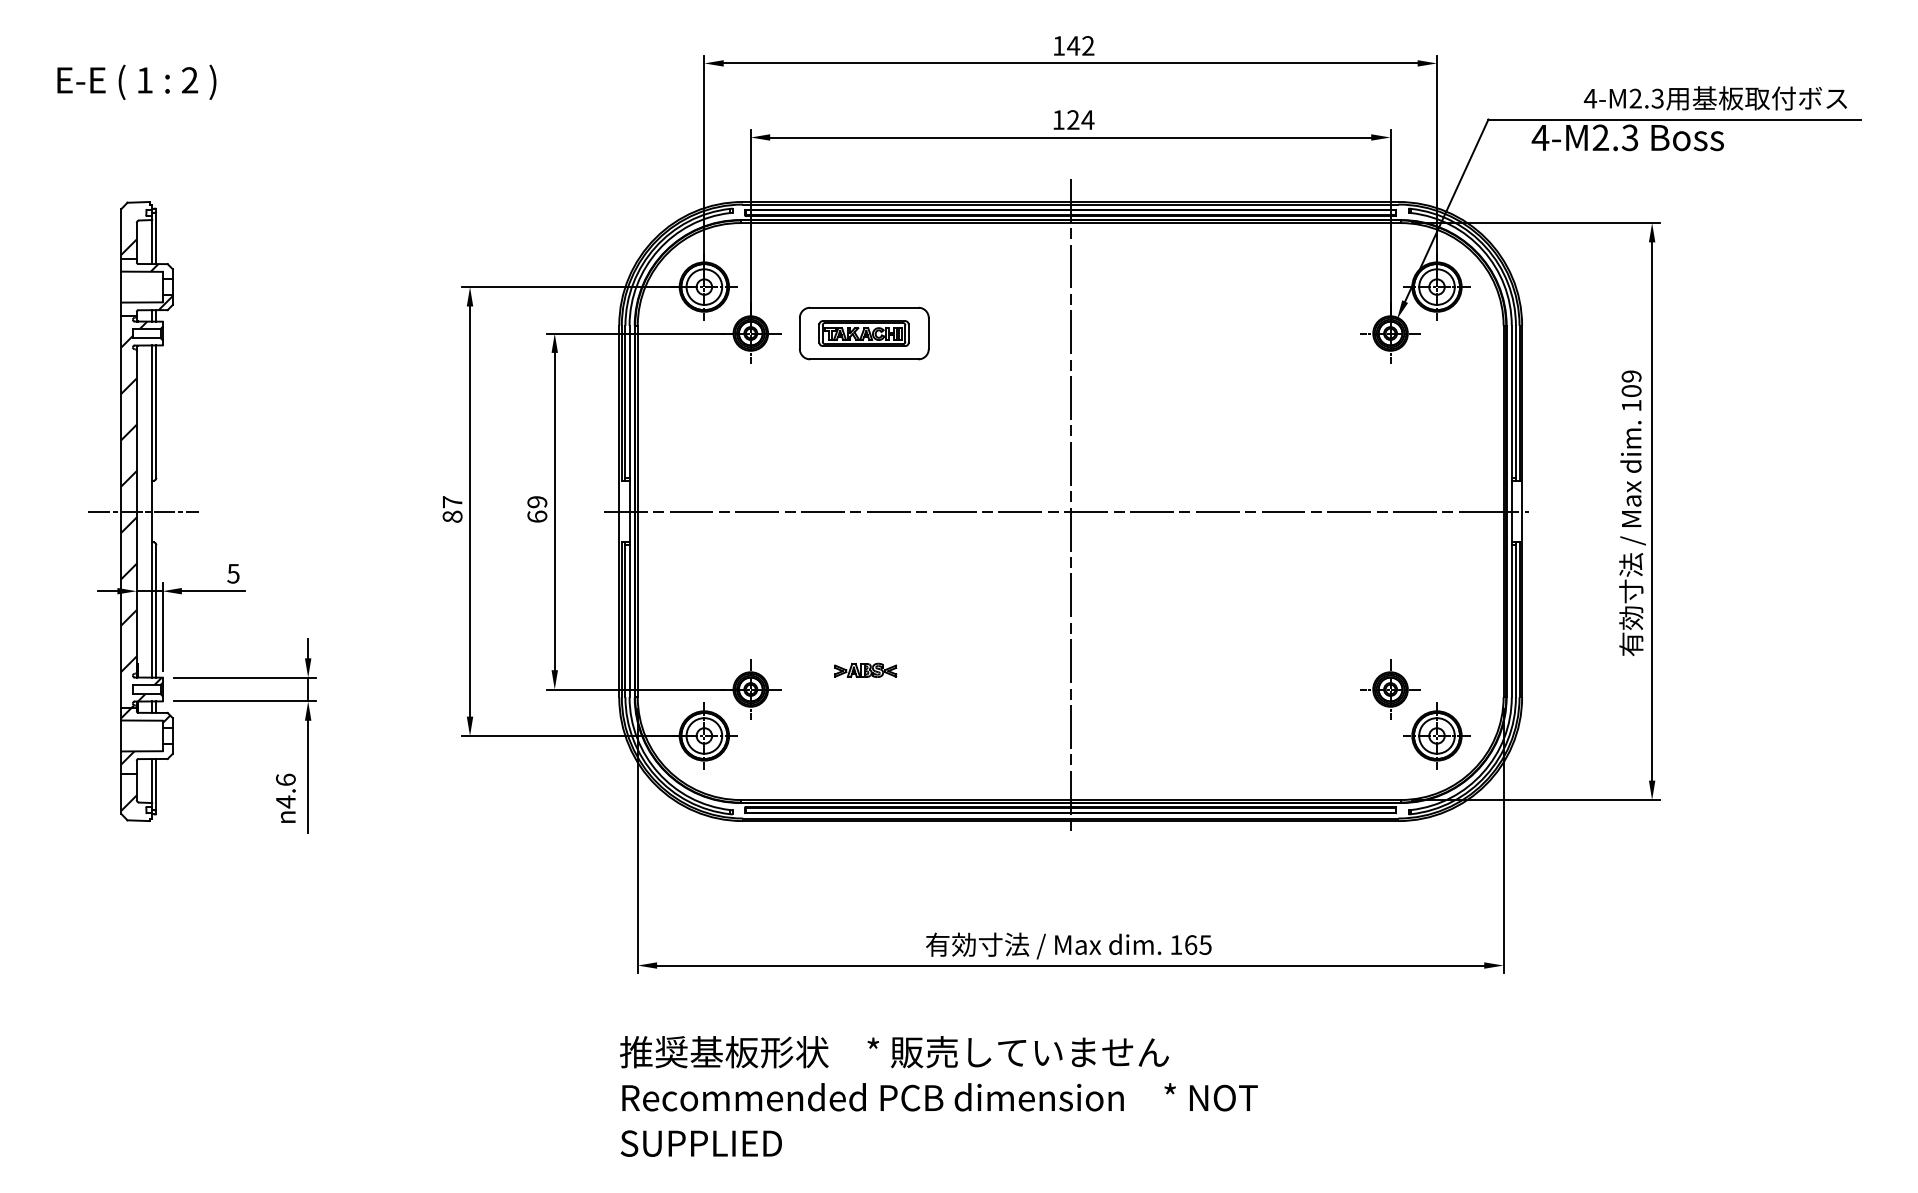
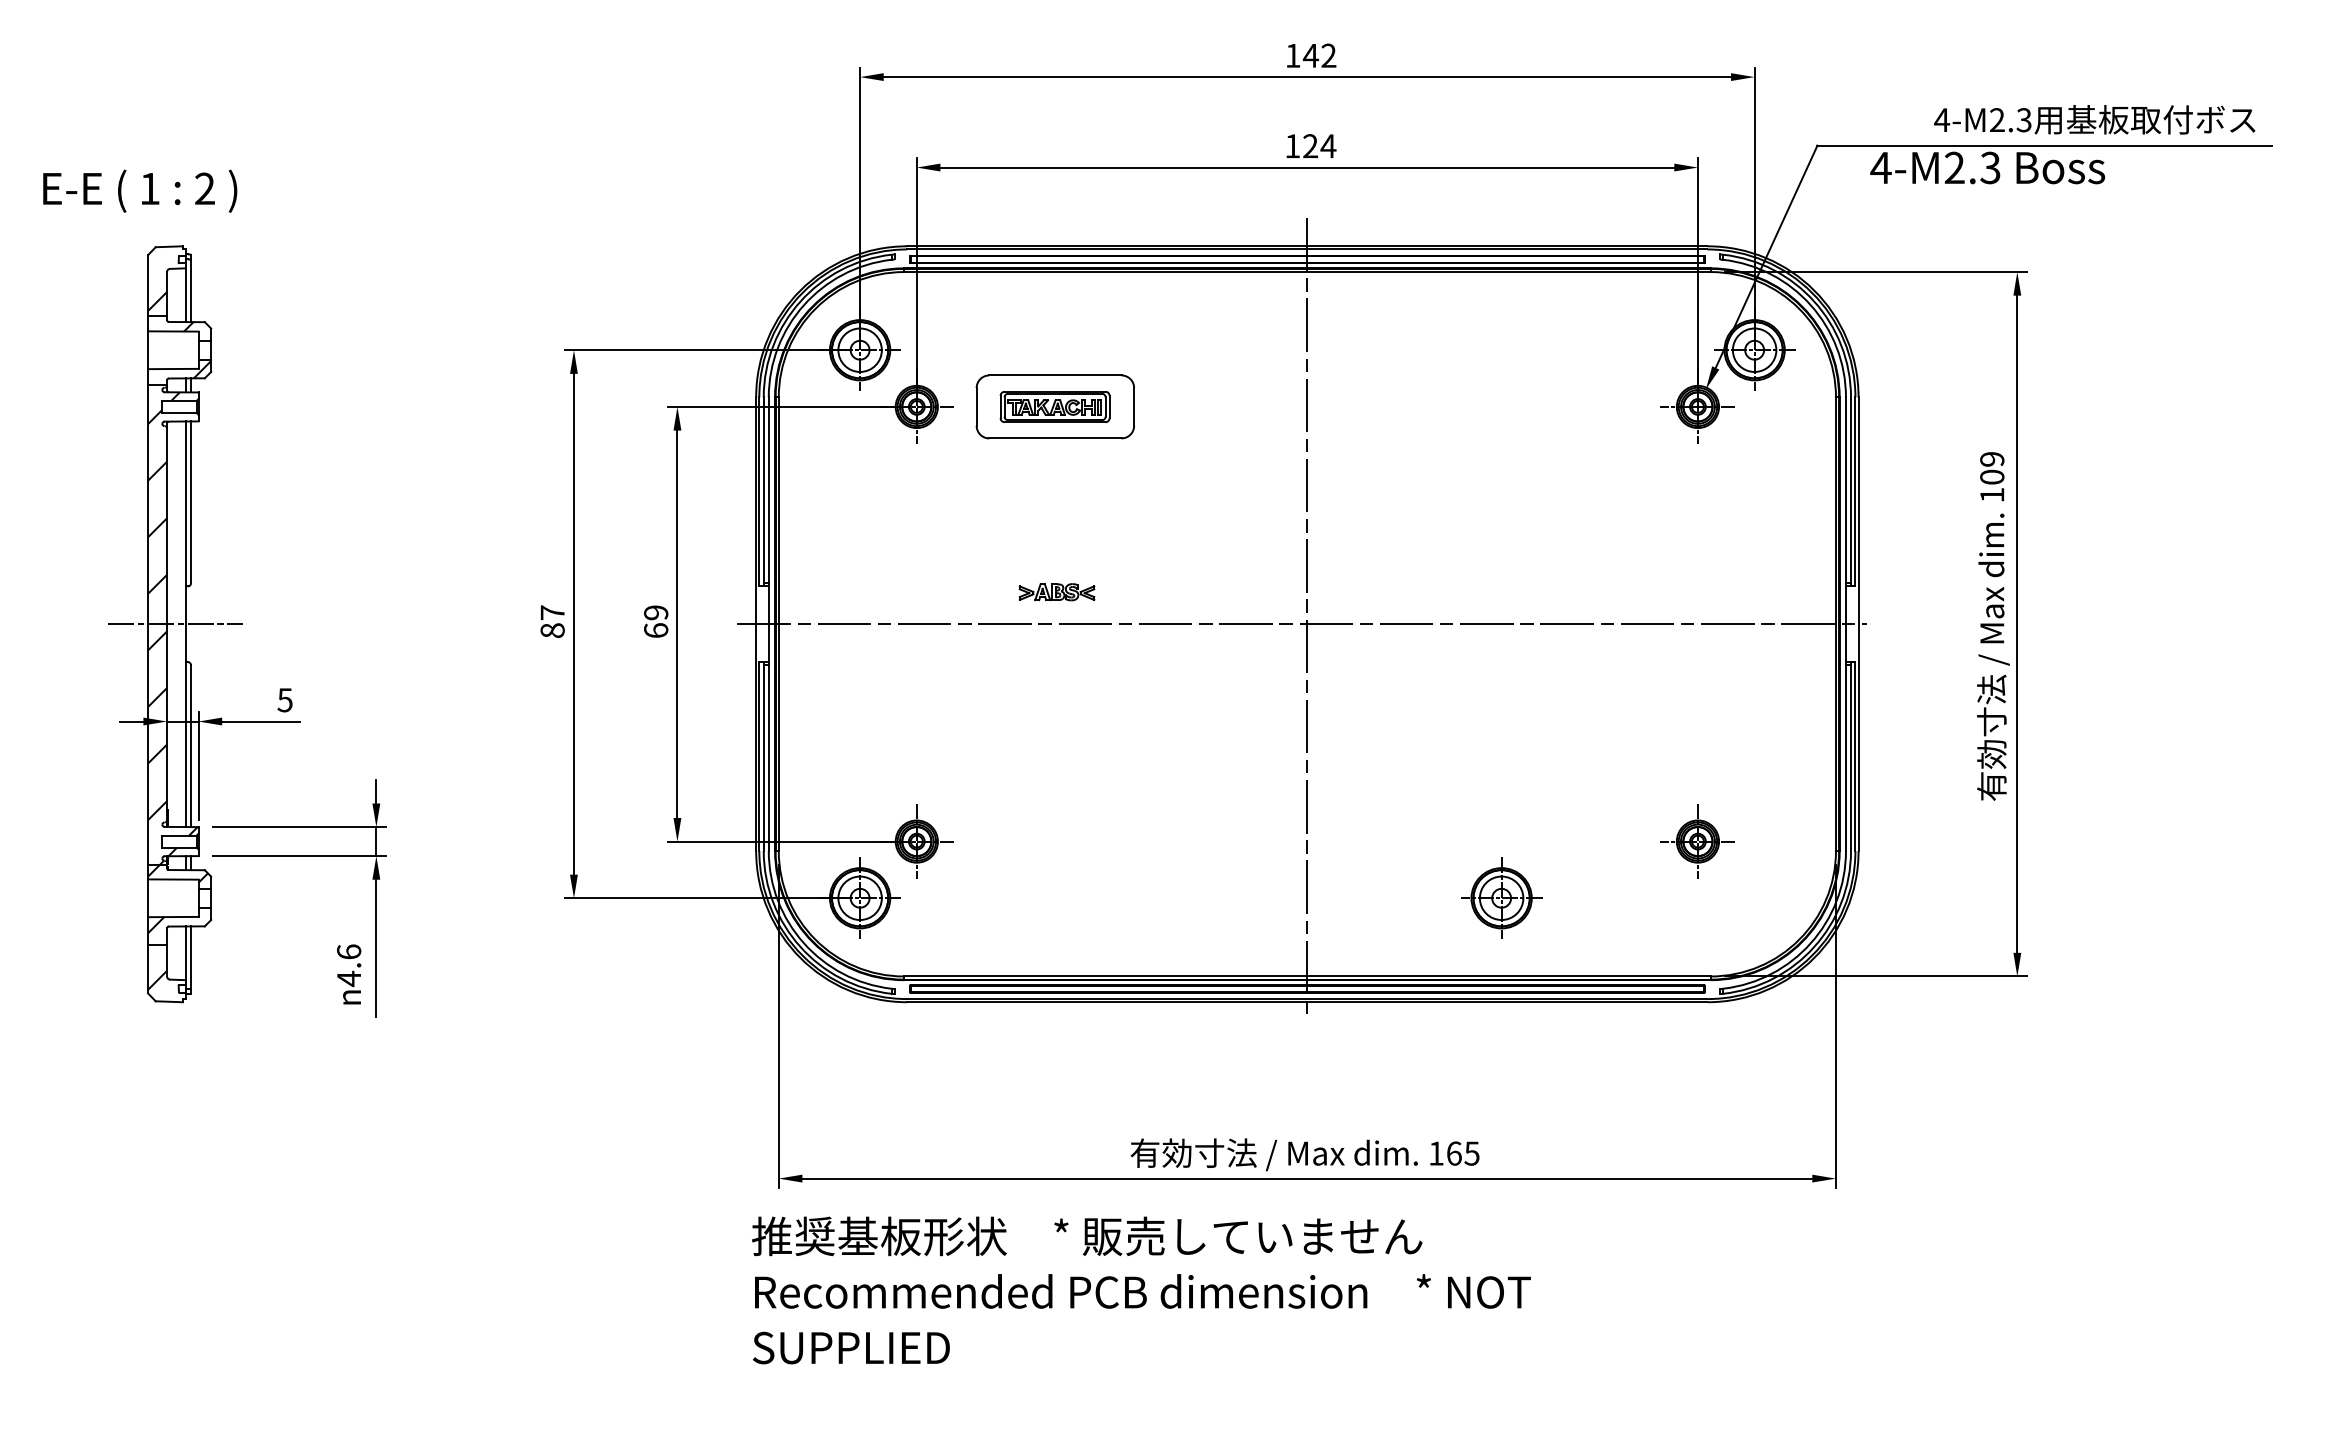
text: (137, 81) -> (140, 190), moved
part: (865, 670) -> (1056, 592), moved
part: (1436, 735) -> (1501, 897), moved
text: (938, 1096) -> (1141, 1290), moved

